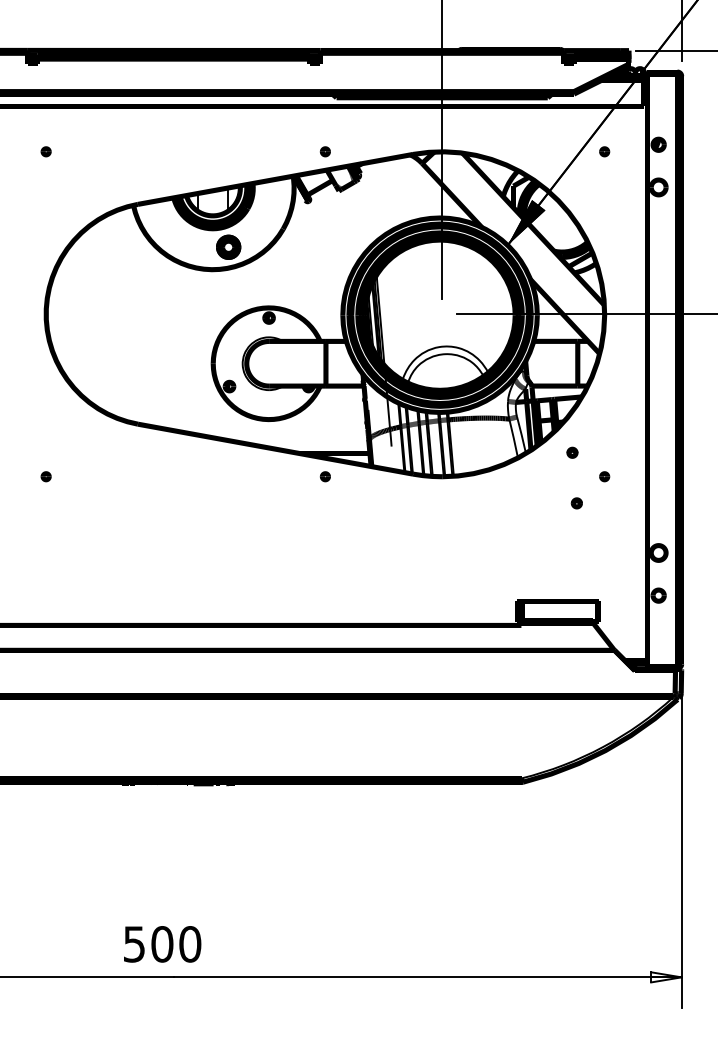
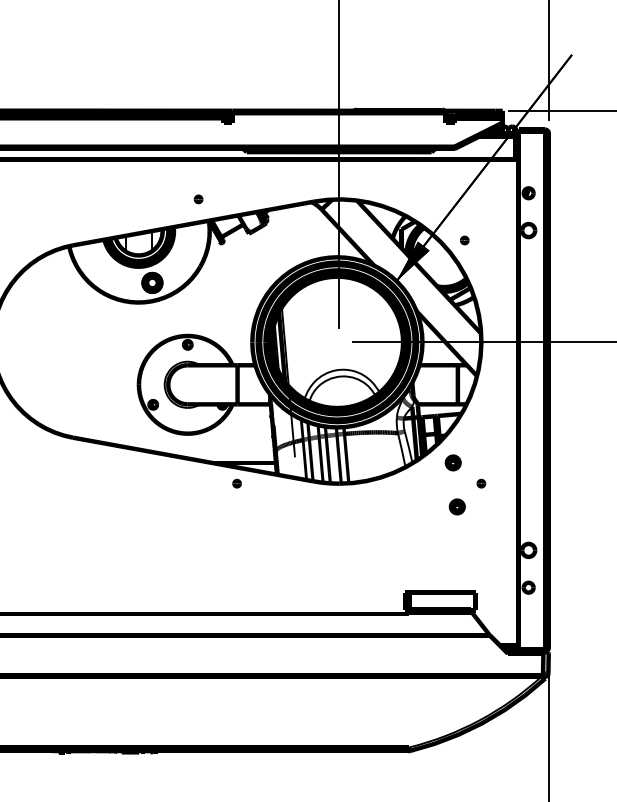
part: (324, 151) -> (197, 199), moved
part: (604, 151) -> (464, 240), moved
part: (572, 452) -> (453, 462), size x1.6
part: (576, 503) -> (456, 507), size x1.6

